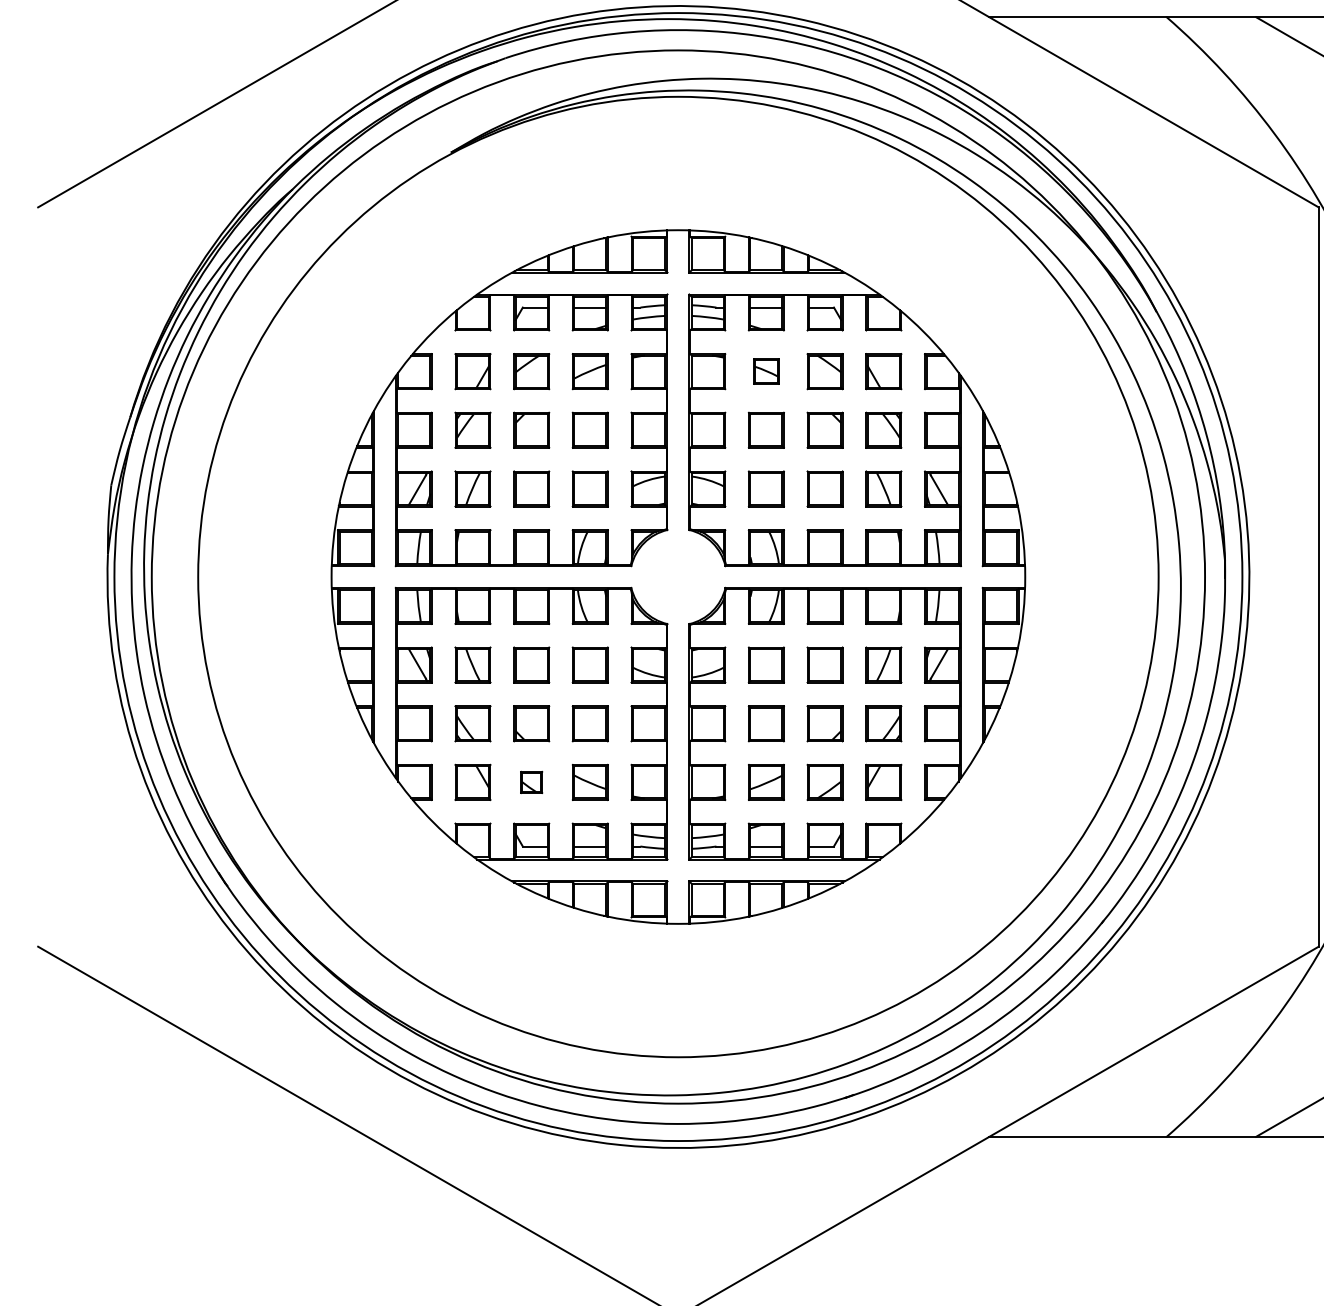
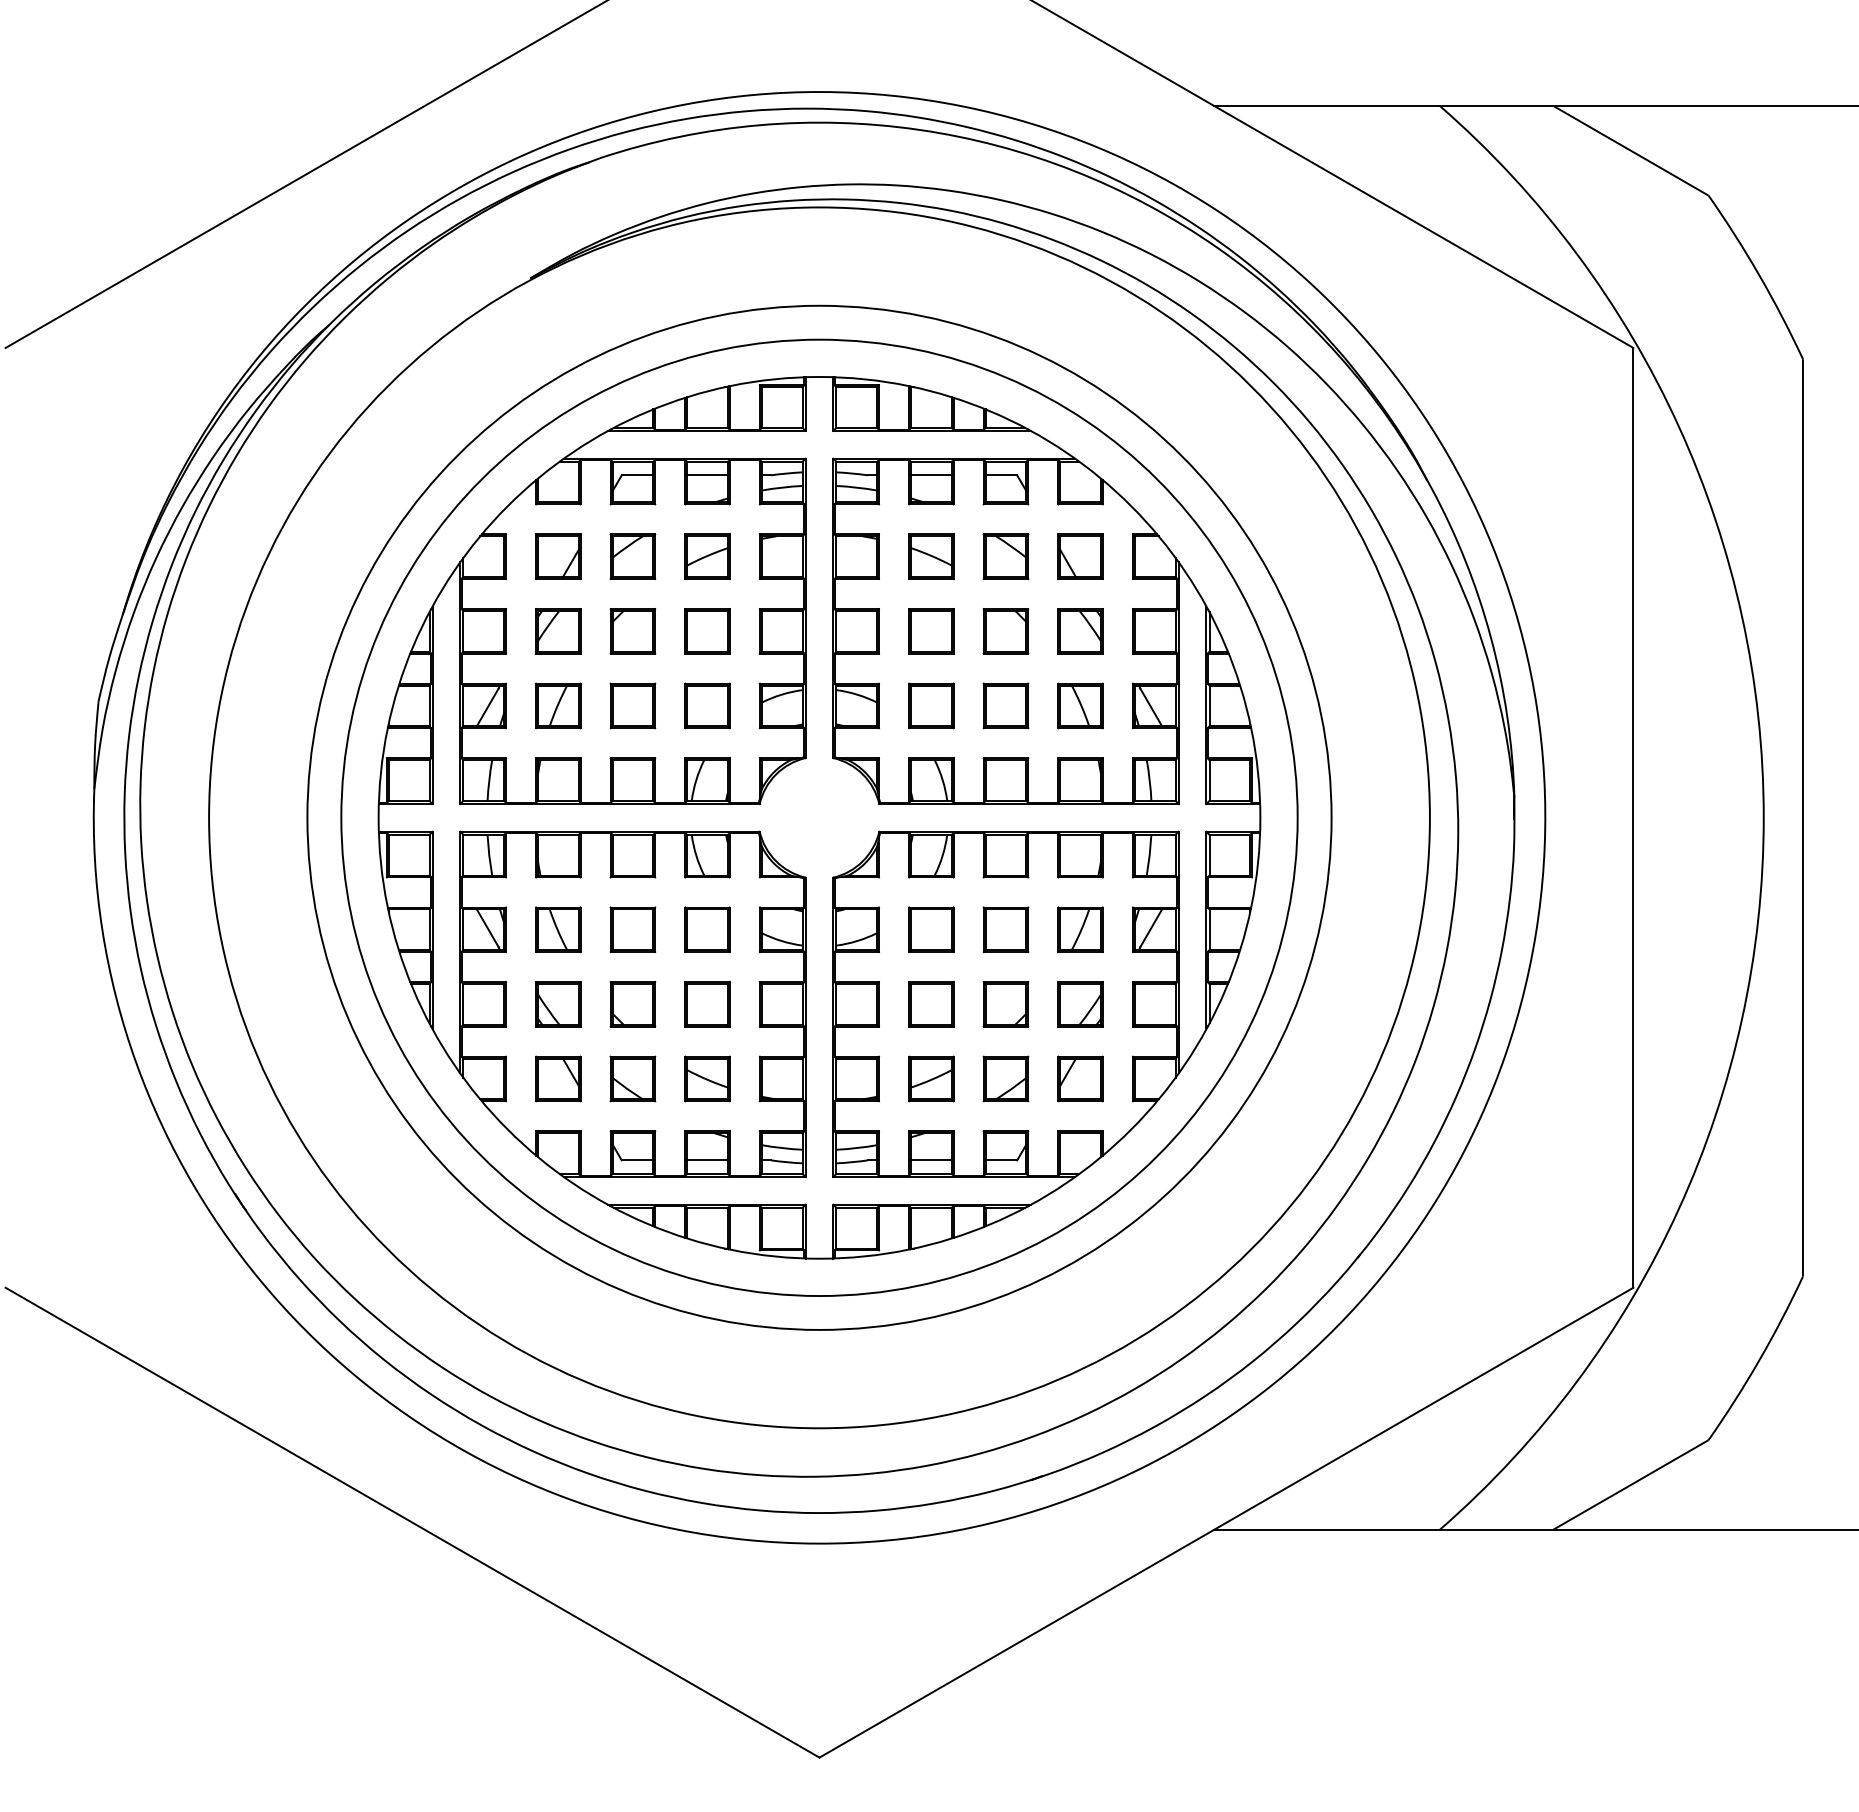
part: (766, 371) -> (931, 556), size x1.43
circle: (678, 576) -> (819, 817), size x0.71
circle: (678, 576) -> (819, 817), size x0.71
part: (531, 782) -> (632, 1078), size x1.67

